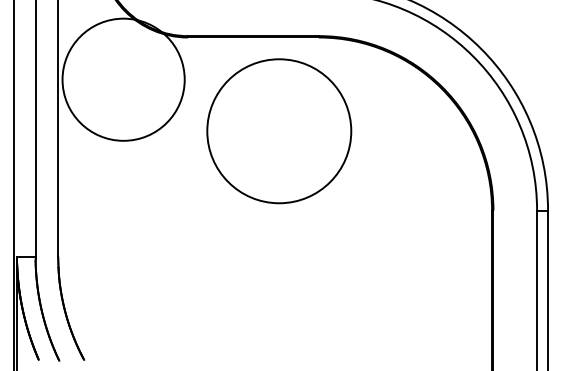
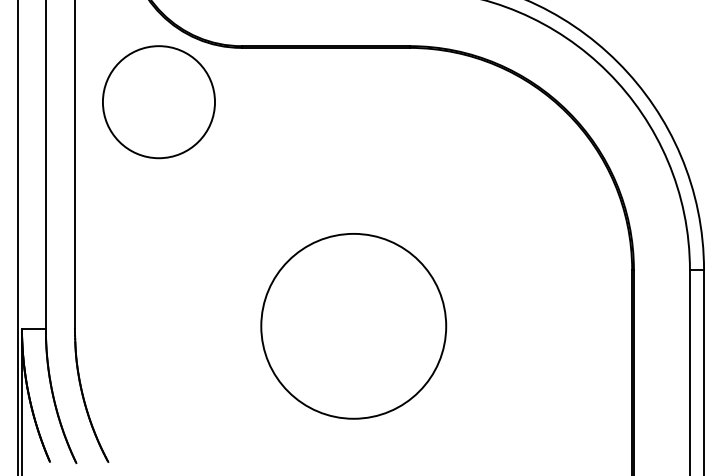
circle: (123, 79) -> (158, 101), size x0.71
circle: (279, 131) -> (354, 326), moved

